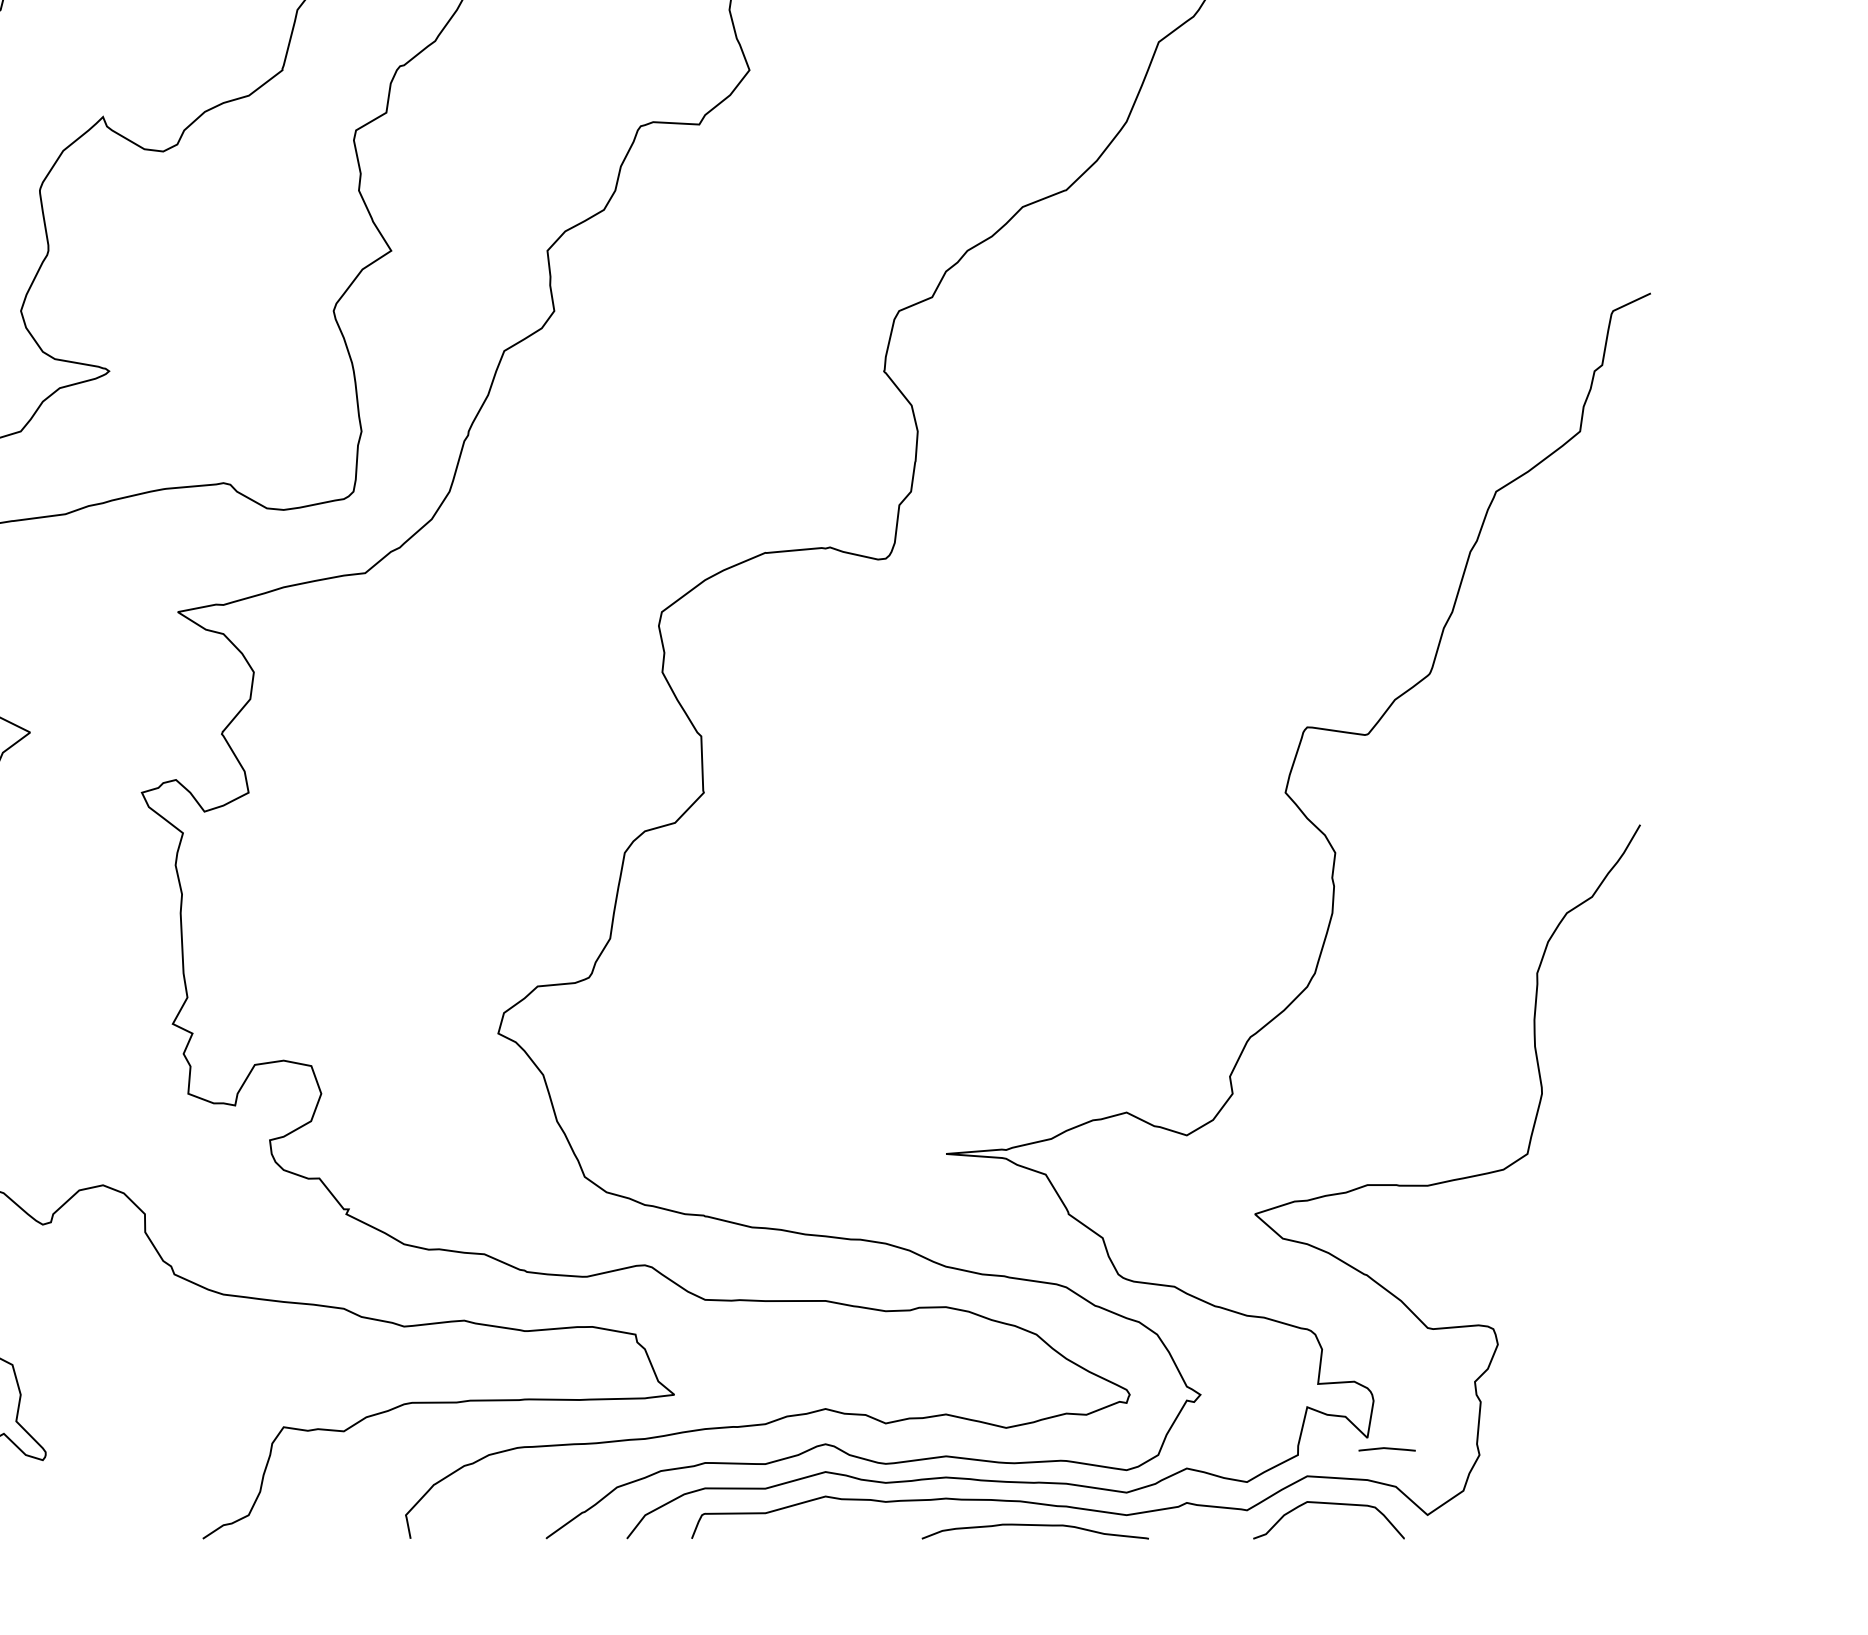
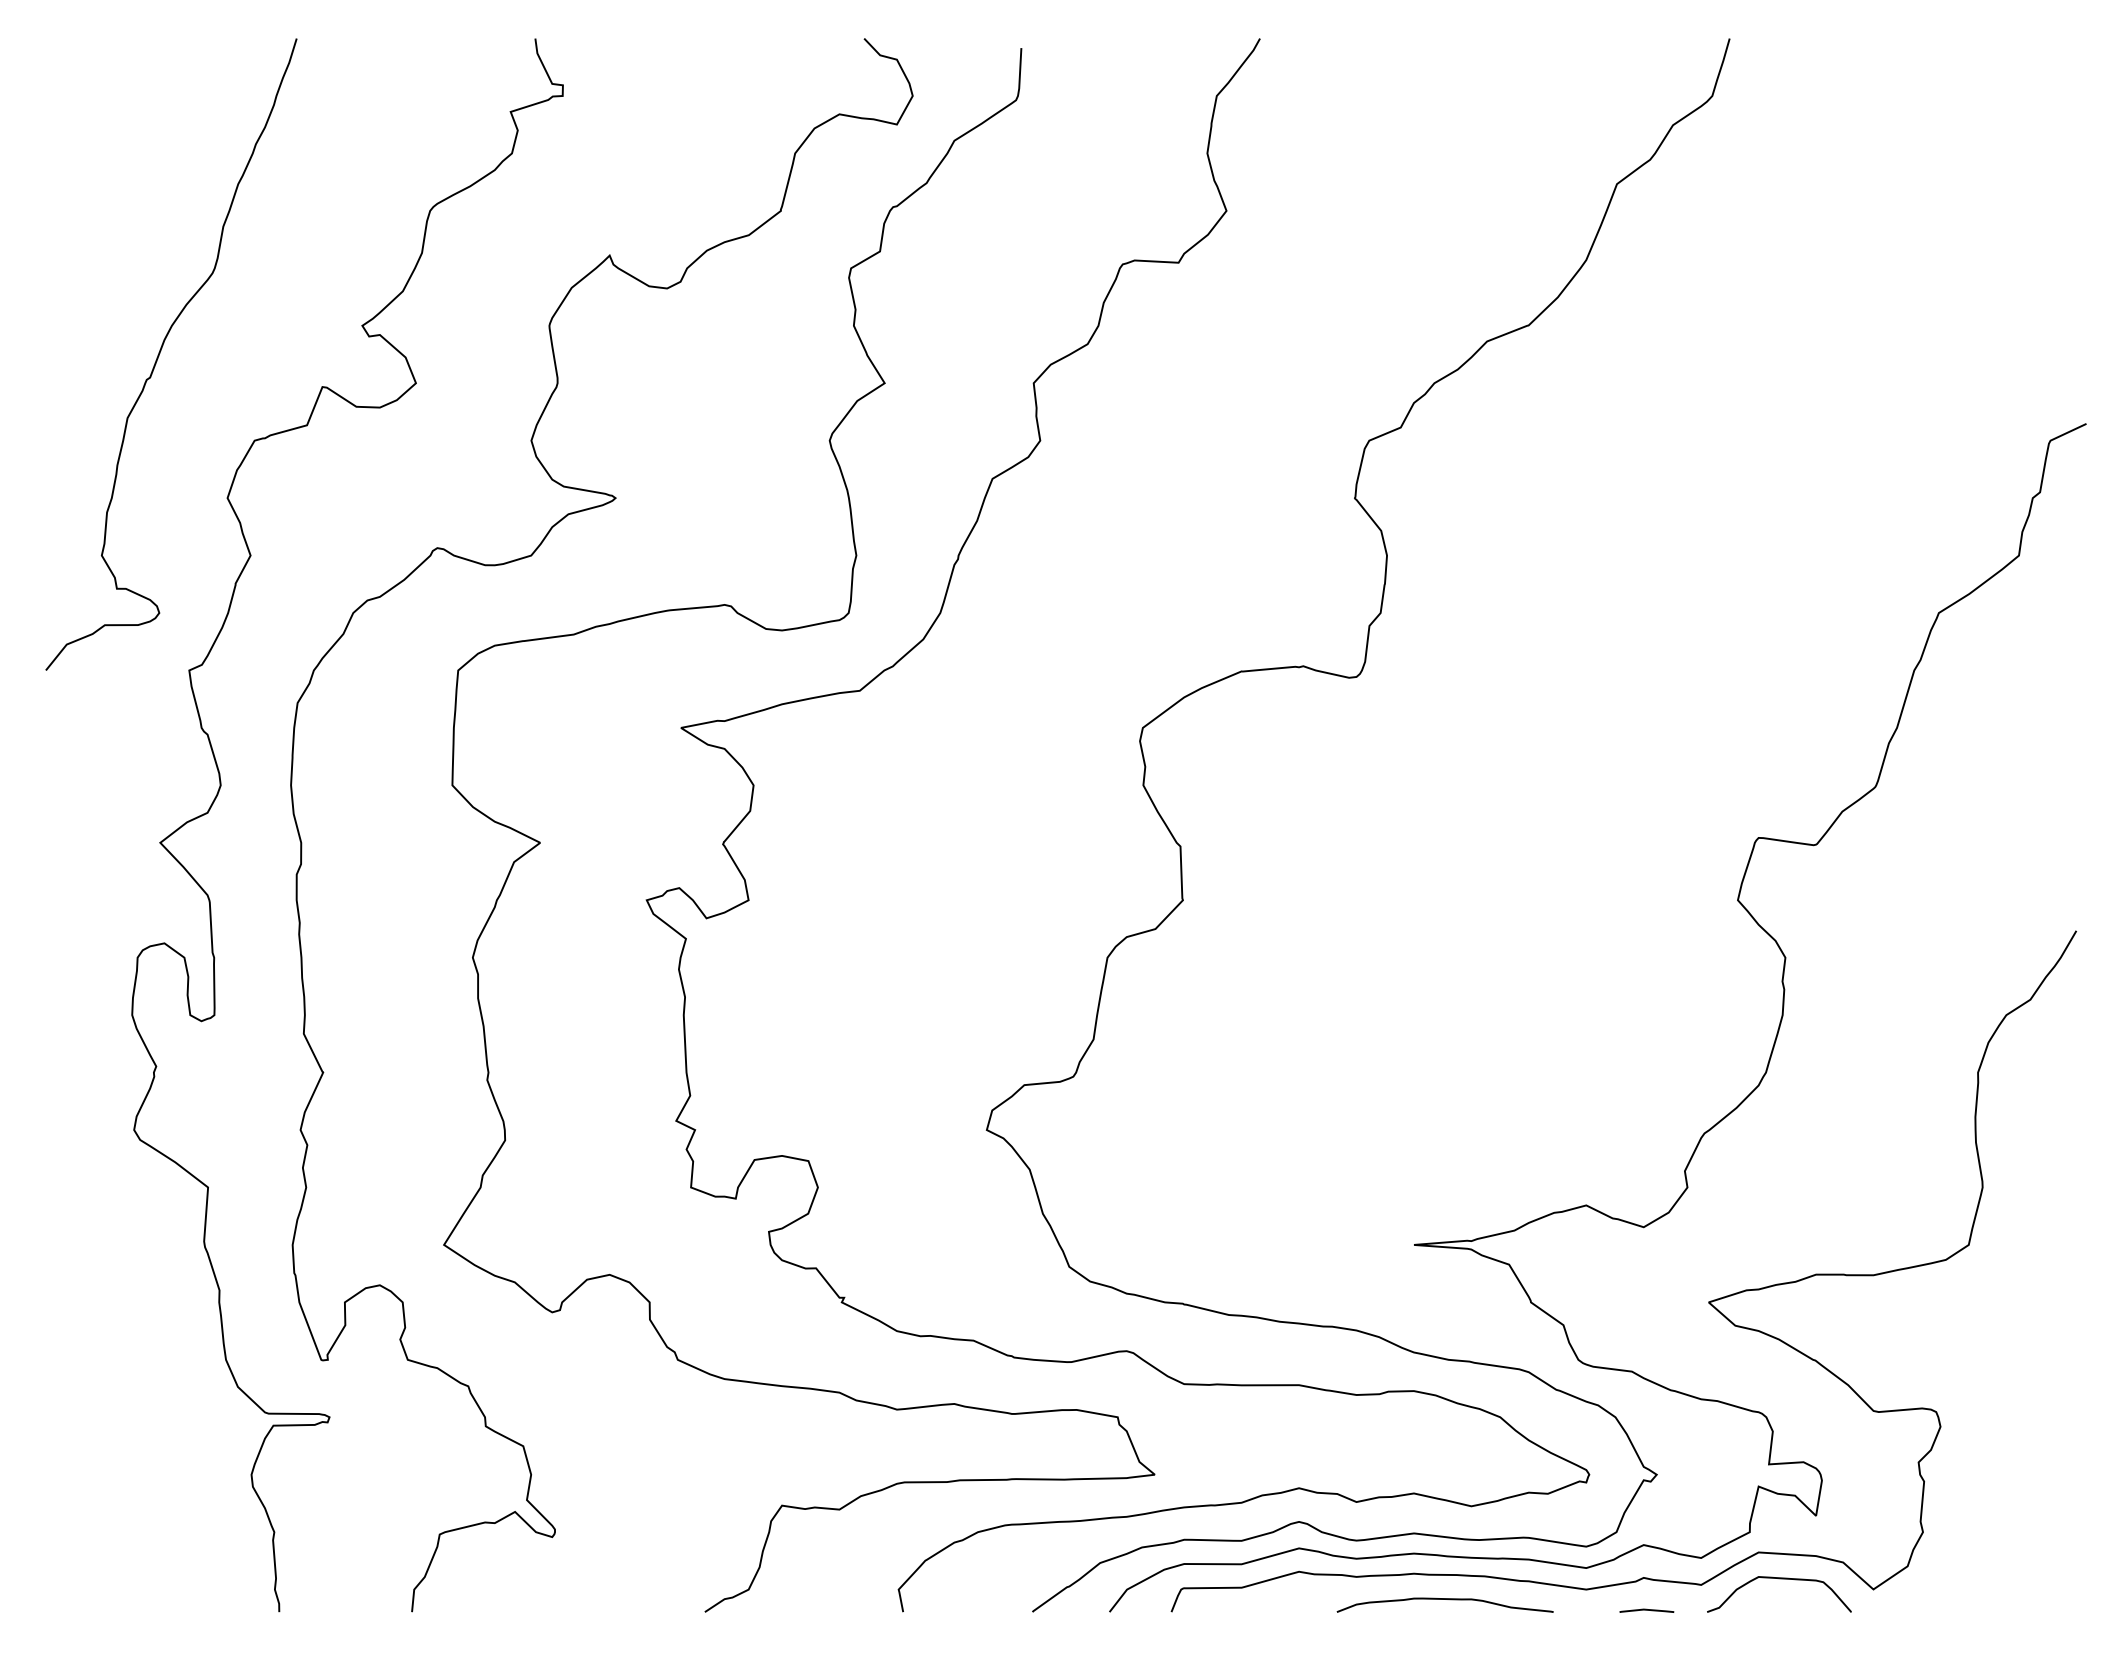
line: (1386, 1449) -> (1646, 1610), moved
curve: (1034, 1525) -> (1444, 1599), moved

